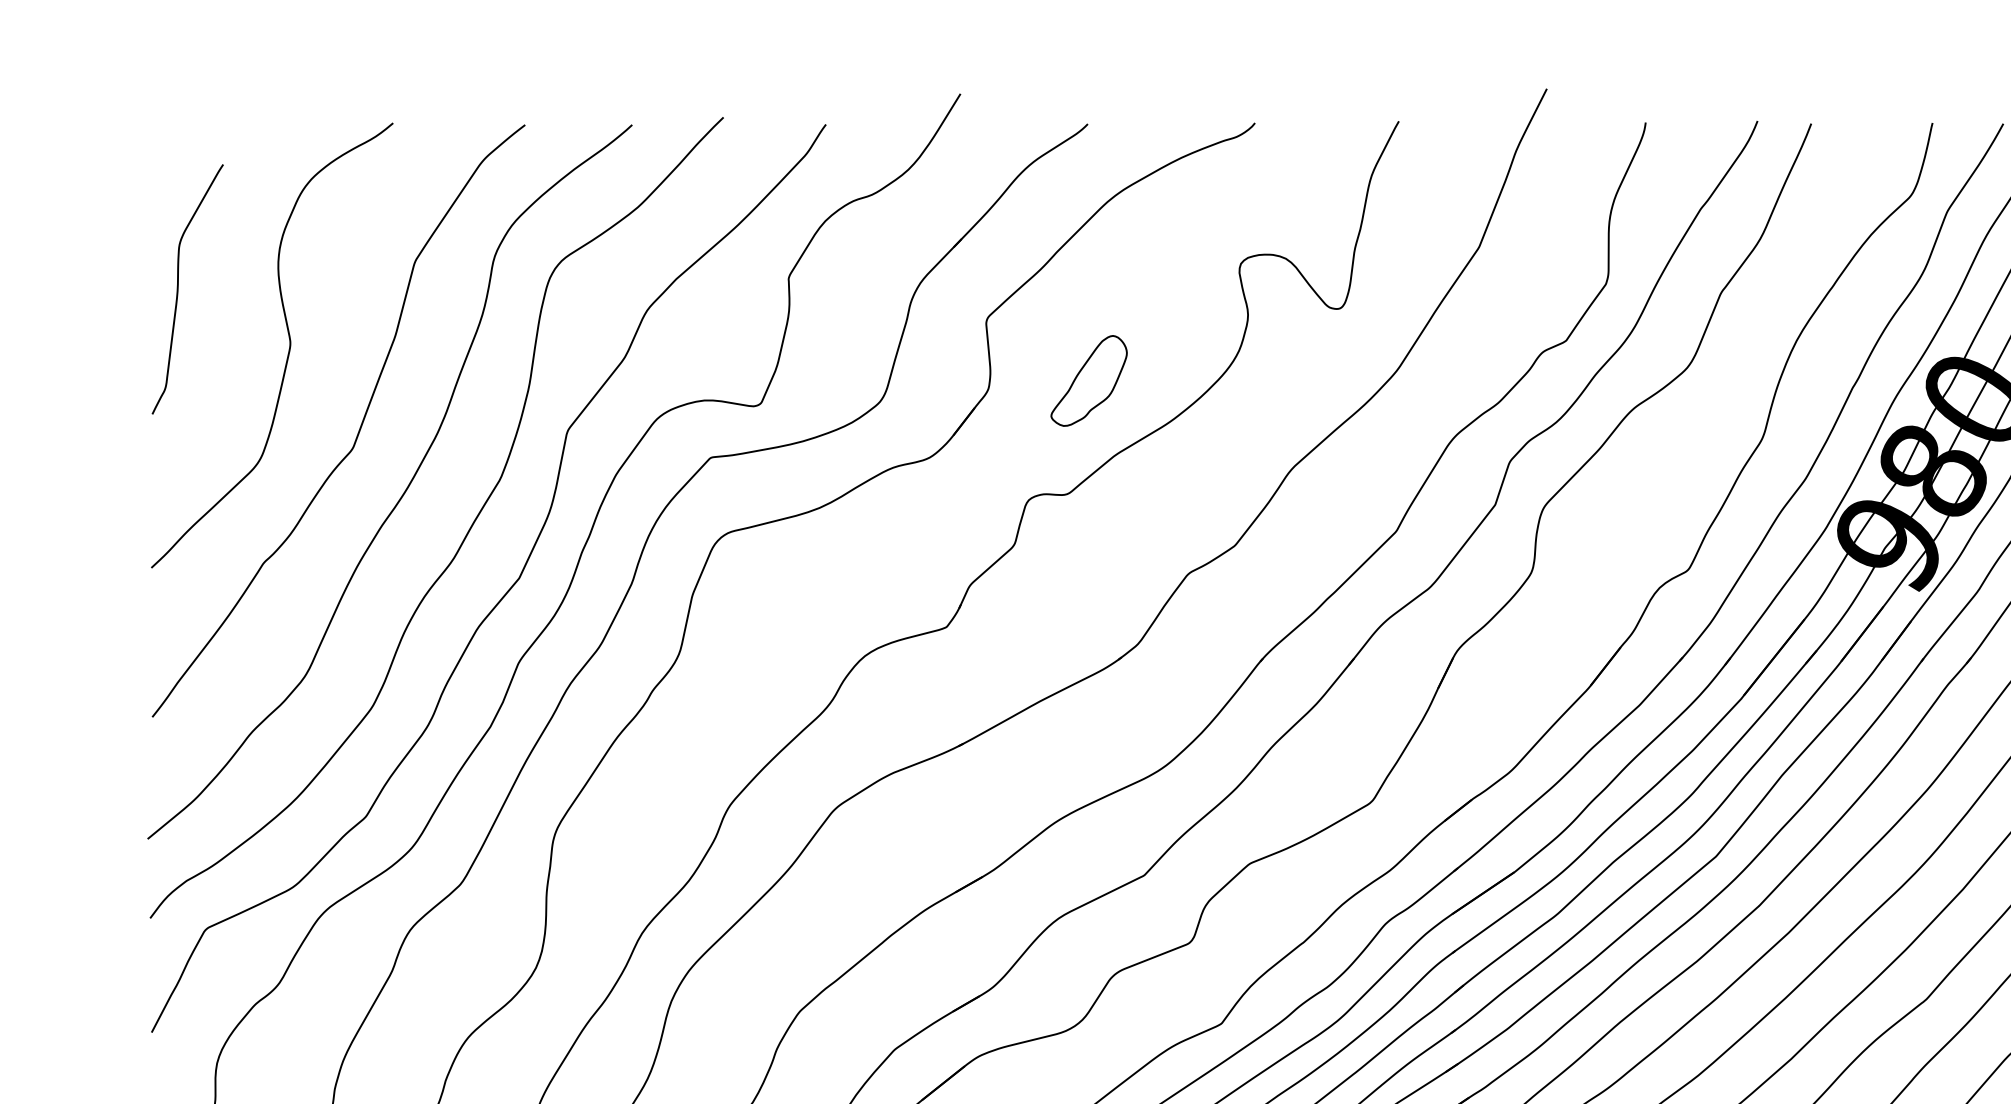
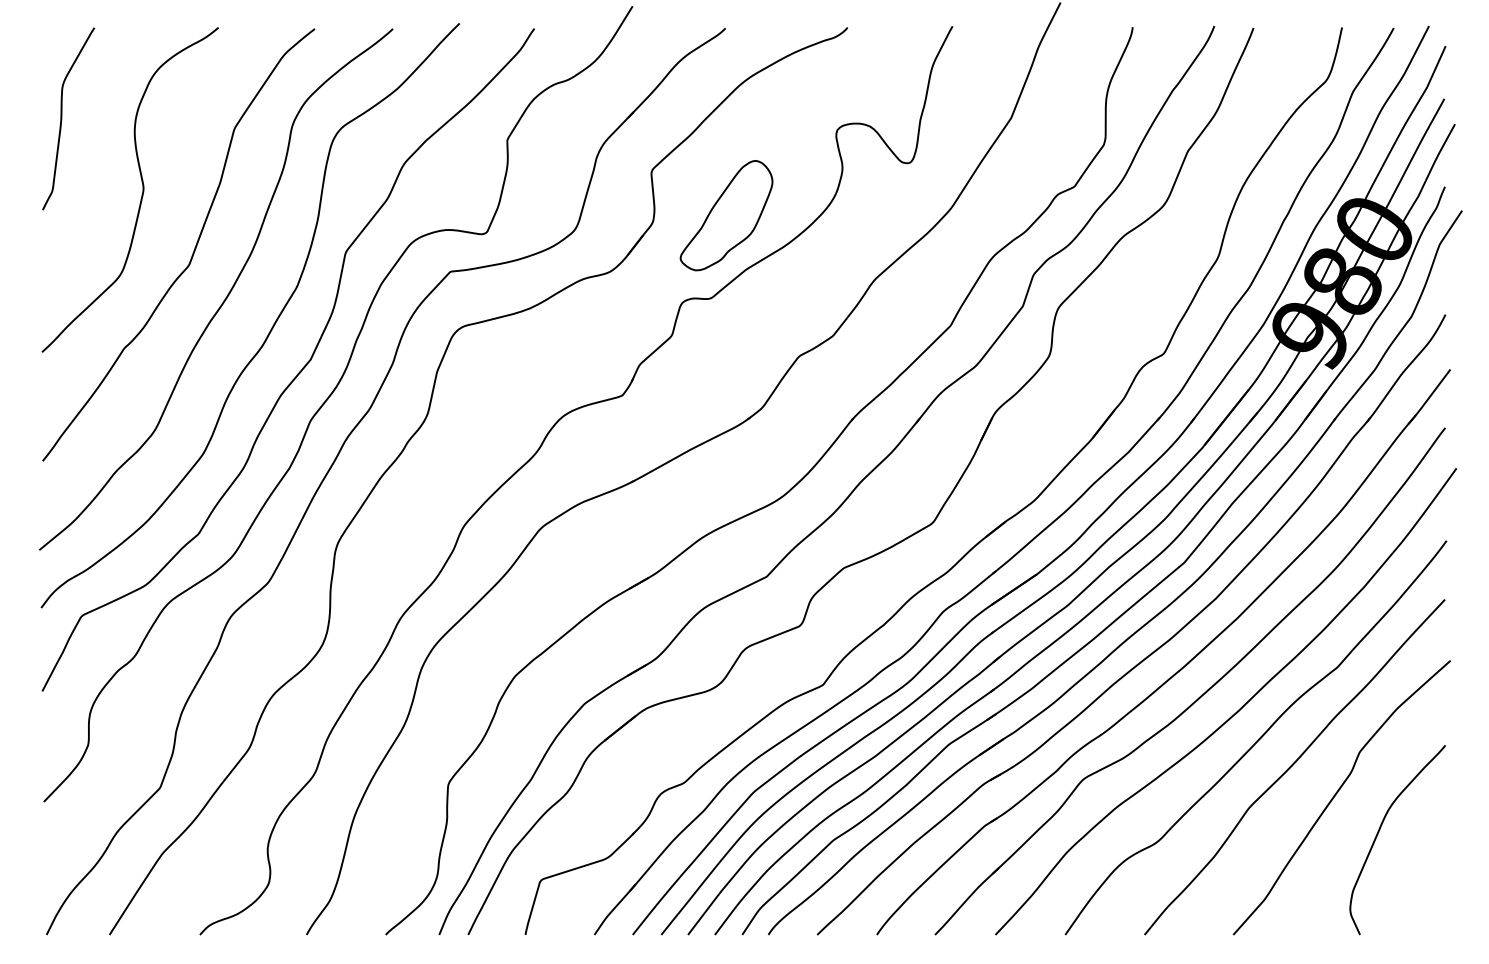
curve: (179, 288) -> (62, 118), moved
part: (1089, 380) -> (726, 215), size x1.67

